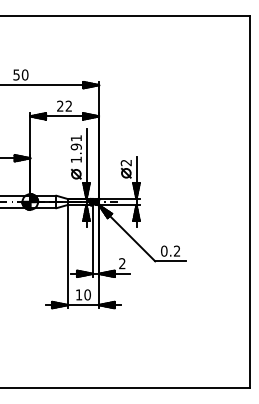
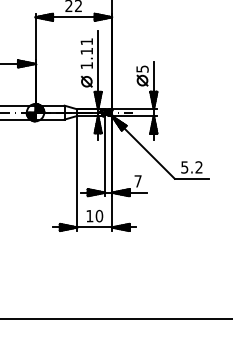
text: (75, 146) -> (85, 50), 1.91 -> 1.11
text: (125, 162) -> (141, 68), 2 -> 5
text: (164, 250) -> (185, 166), 0.2 -> 5.2
text: (122, 263) -> (138, 181), 2 -> 7

